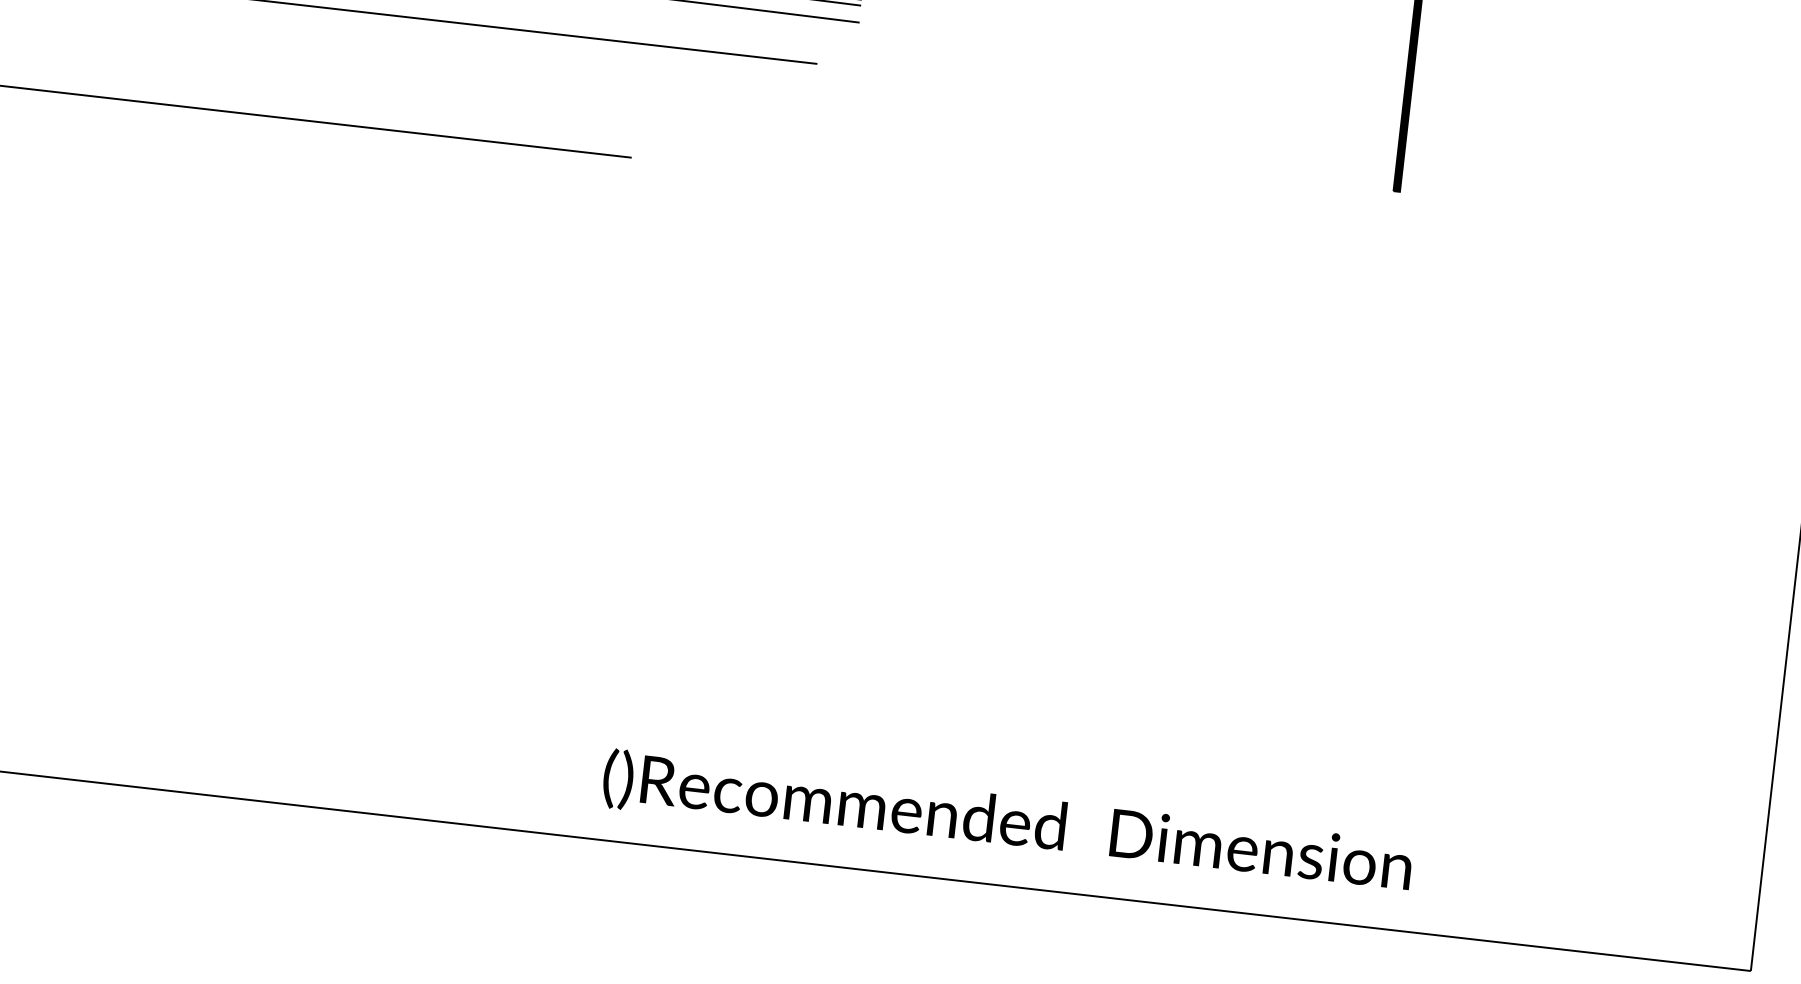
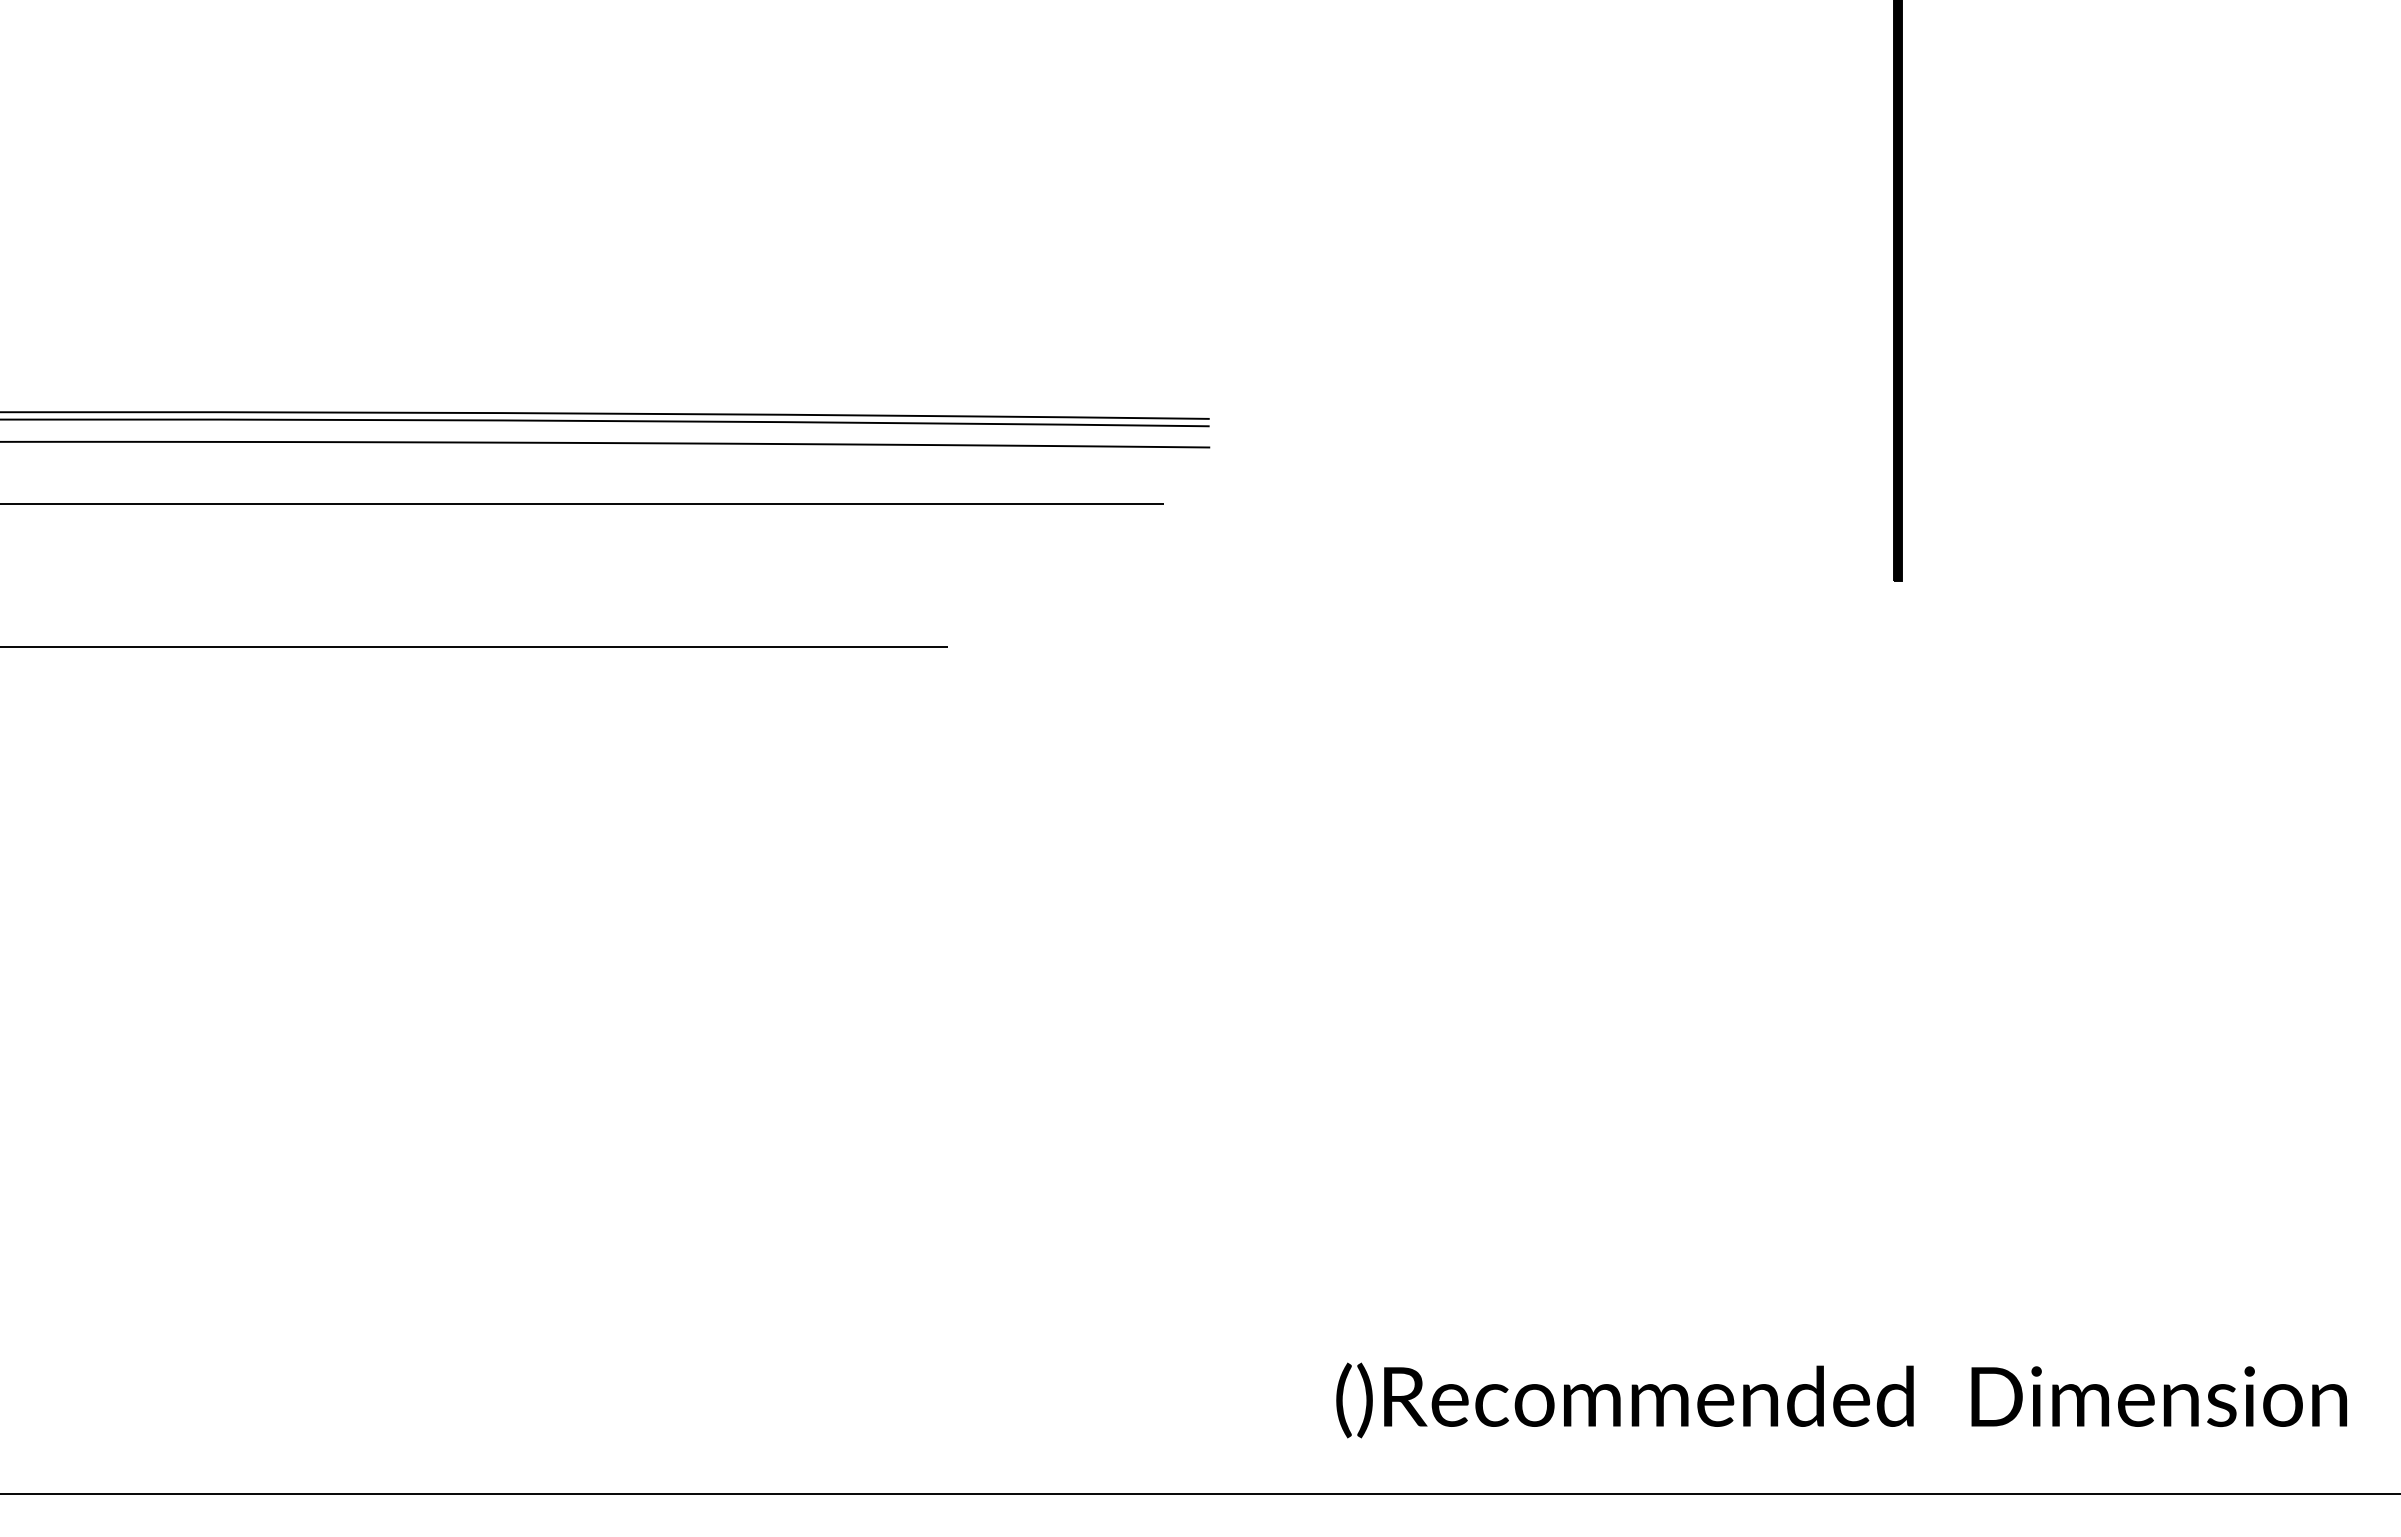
text: (1007, 823) -> (1841, 1400), moved

